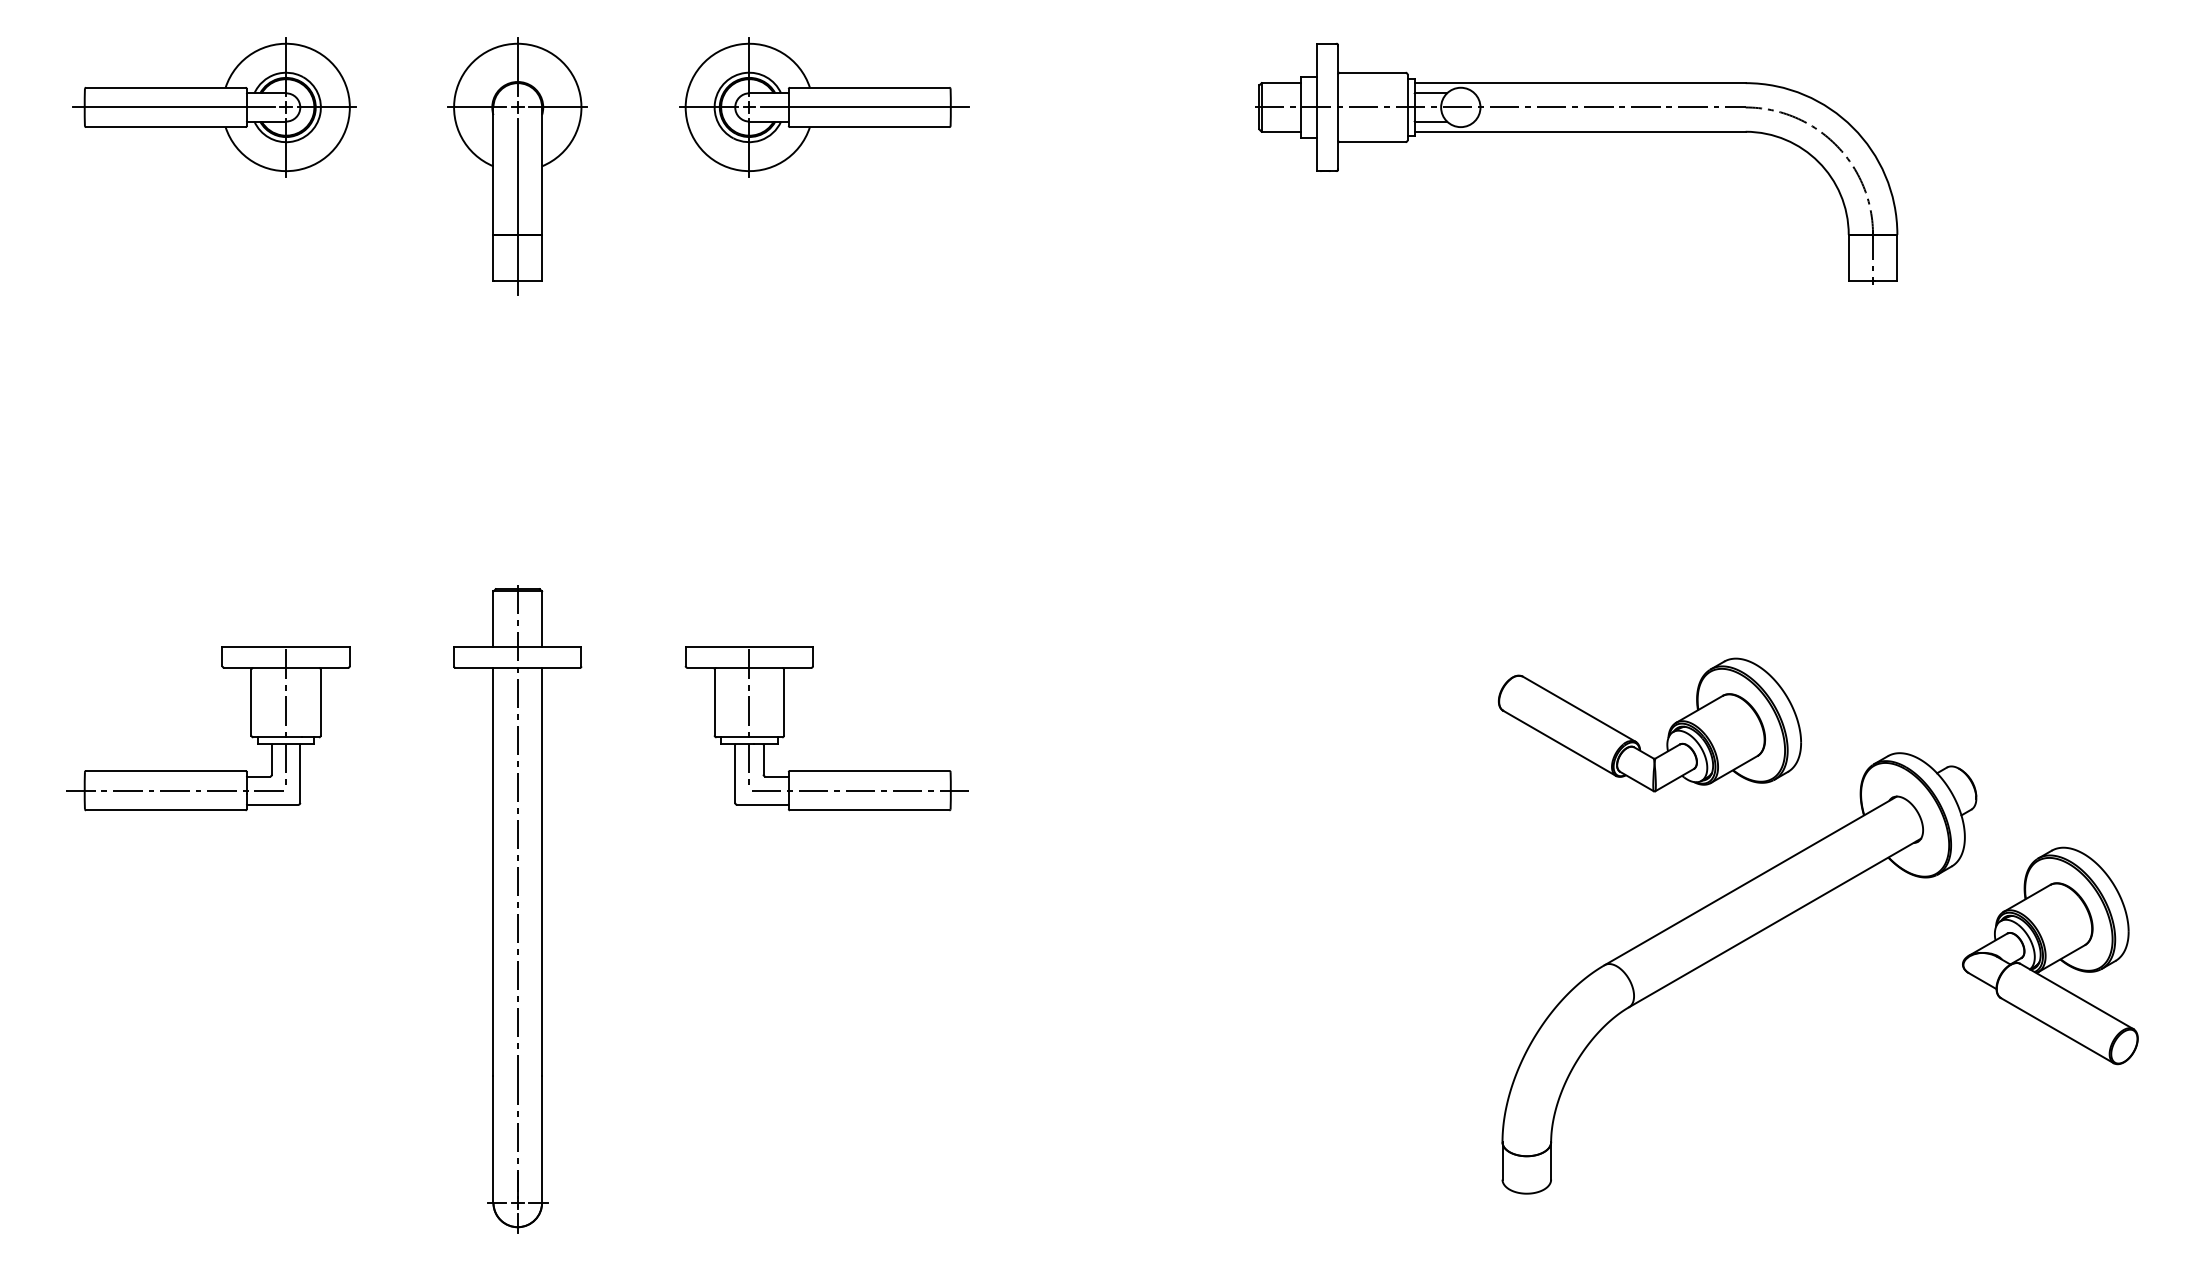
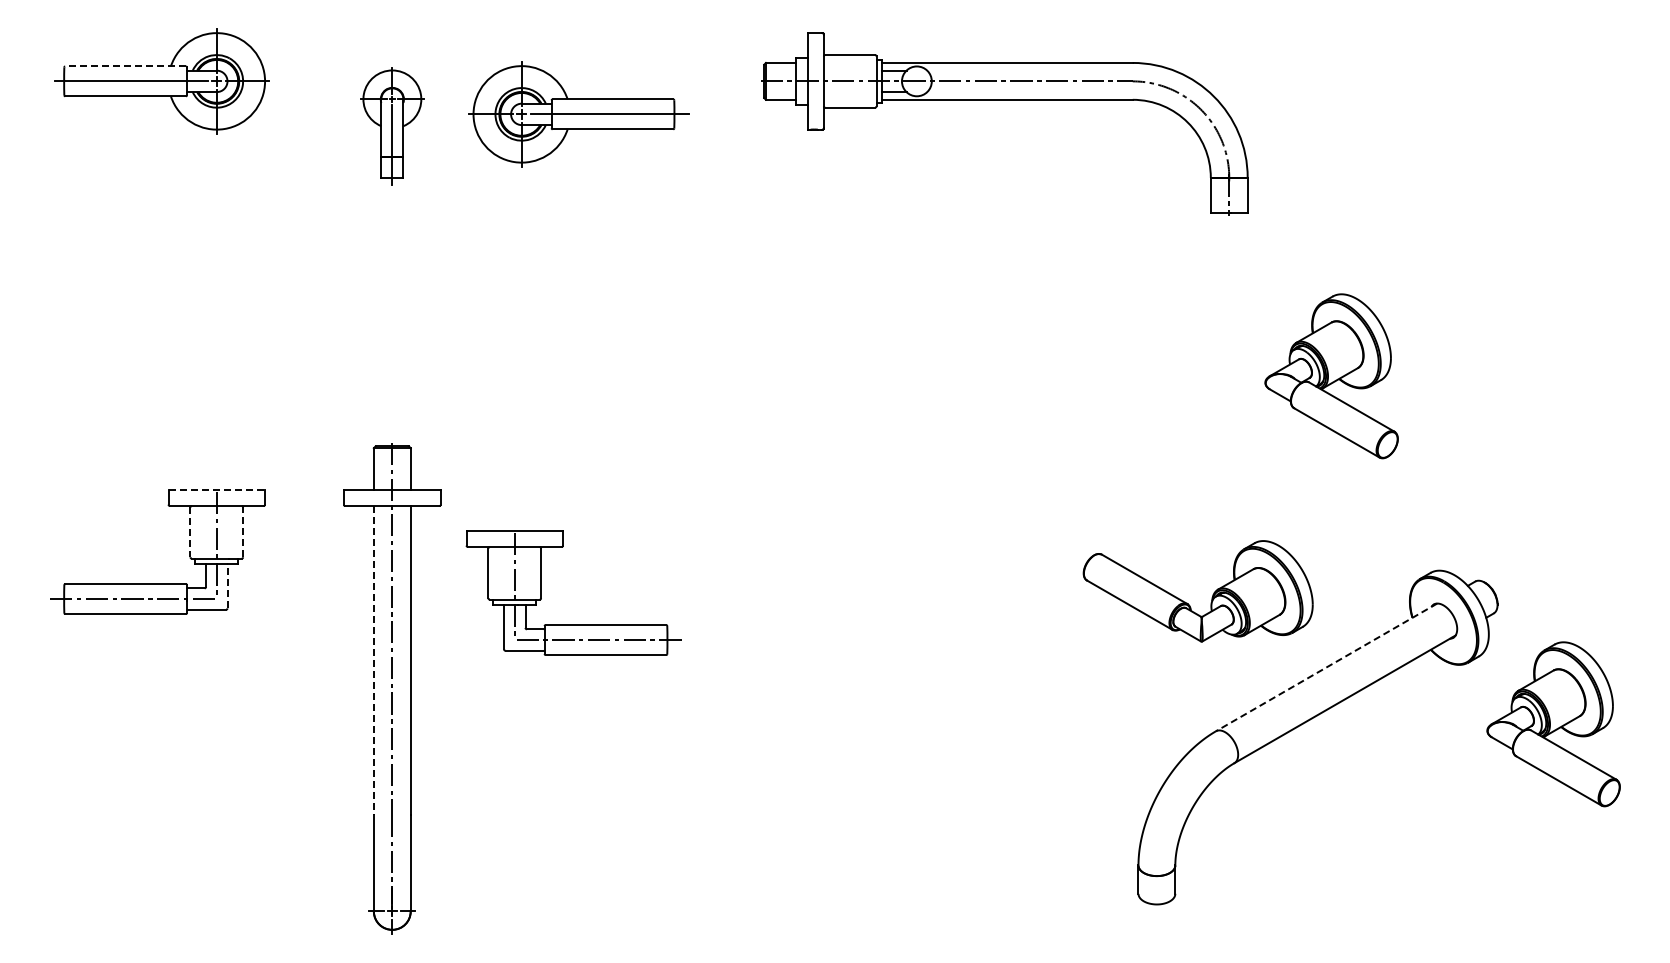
line: (165, 87) -> (125, 66), solid -> dashed
part: (824, 107) -> (578, 114), moved
part: (1576, 132) -> (1004, 100), moved
part: (518, 167) -> (392, 126), size x0.6
part: (1757, 496) -> (1331, 376), added
line: (287, 647) -> (217, 490), solid -> dashed
line: (251, 702) -> (190, 532), solid -> dashed
line: (321, 702) -> (243, 532), solid -> dashed
part: (784, 727) -> (541, 592), moved
part: (1635, 739) -> (1187, 602), moved
line: (300, 774) -> (227, 586), solid -> dashed
line: (492, 871) -> (373, 660), solid -> dashed
line: (1750, 880) -> (1326, 667), solid -> dashed

